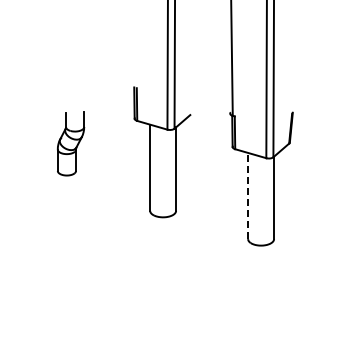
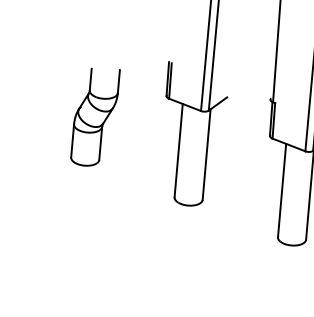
part: (70, 143) -> (94, 116), size x1.43
line: (248, 195) -> (282, 190), dashed -> solid

